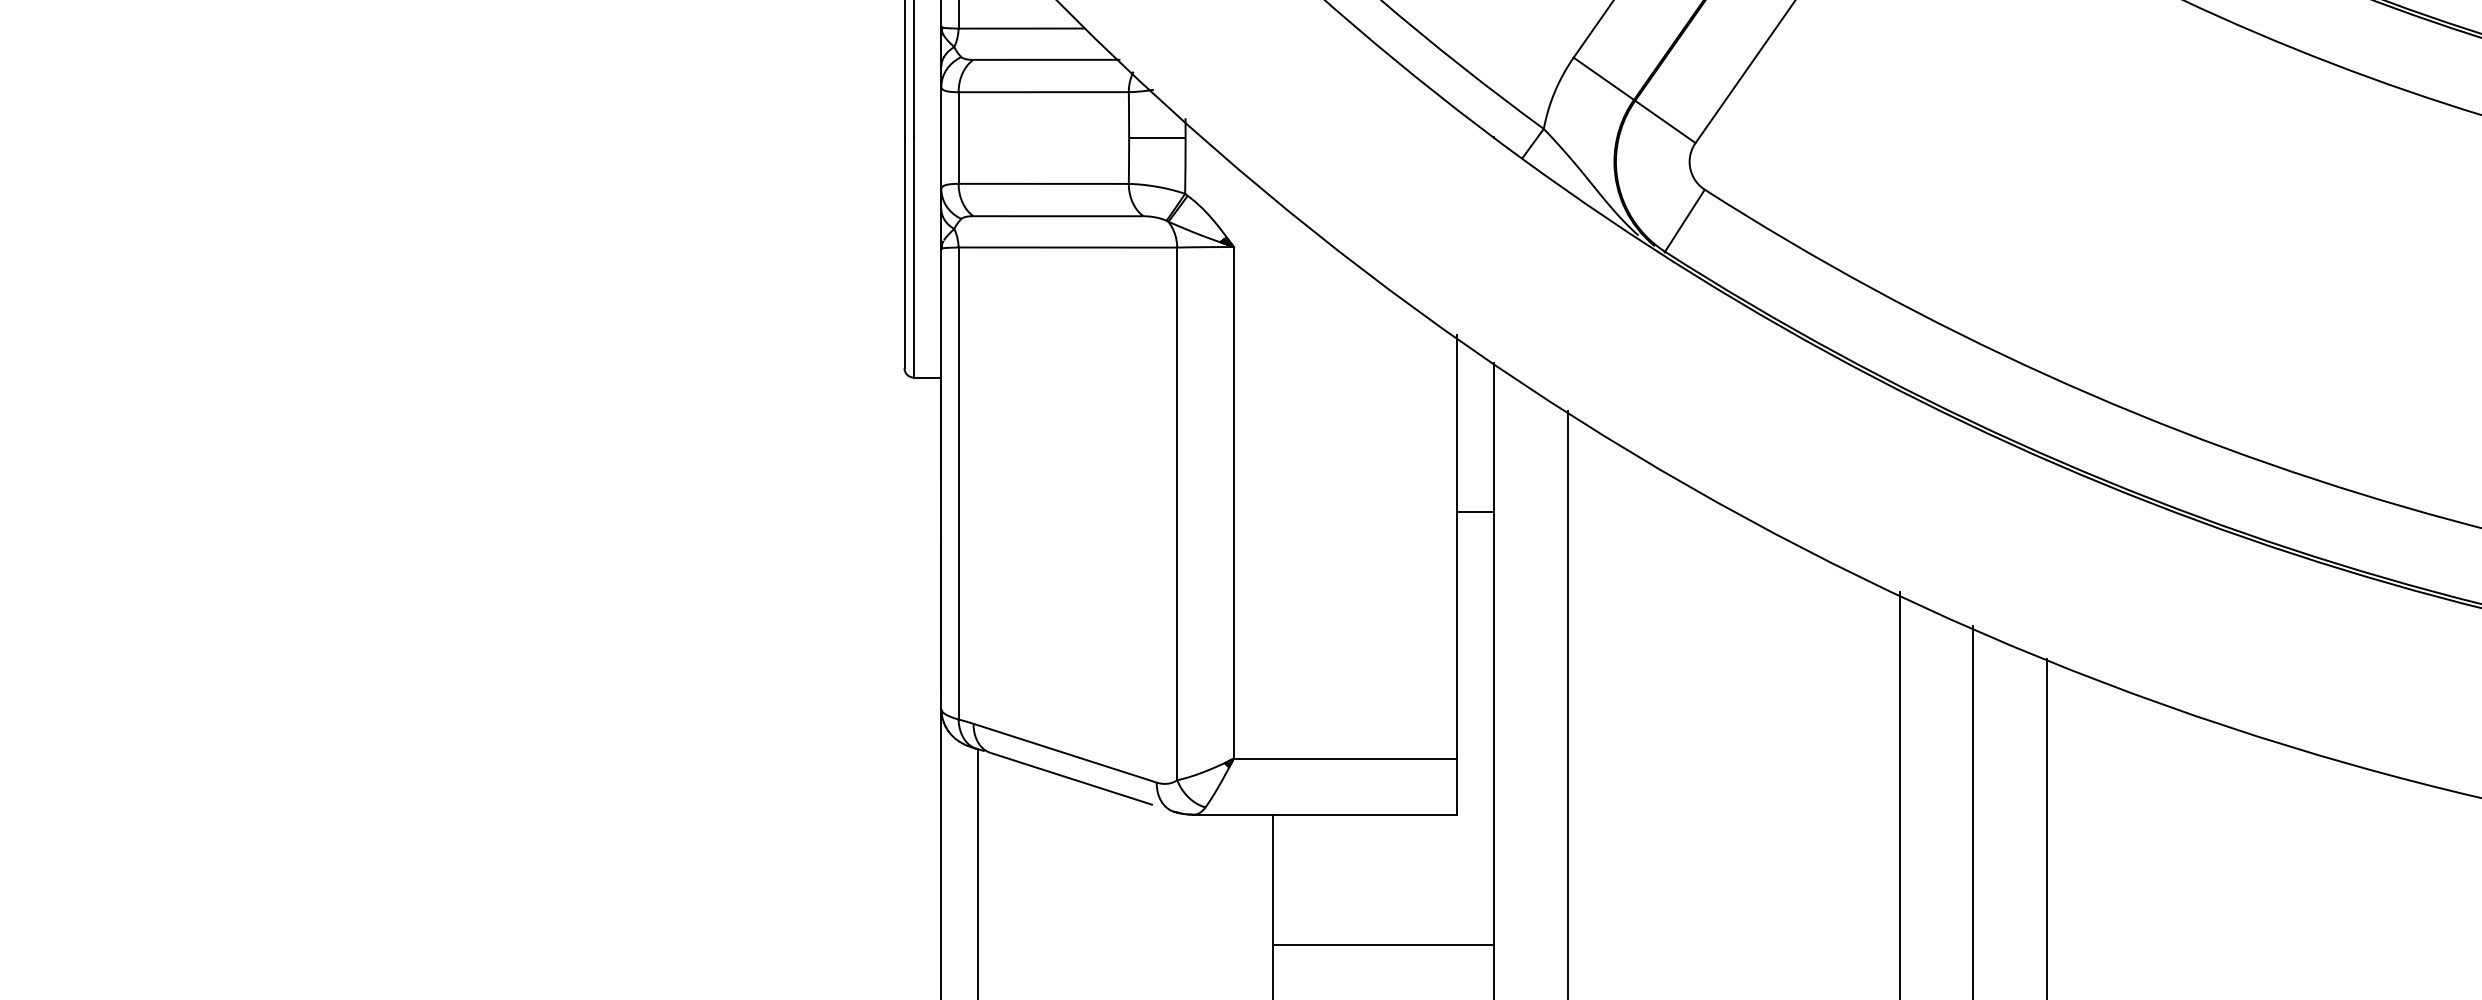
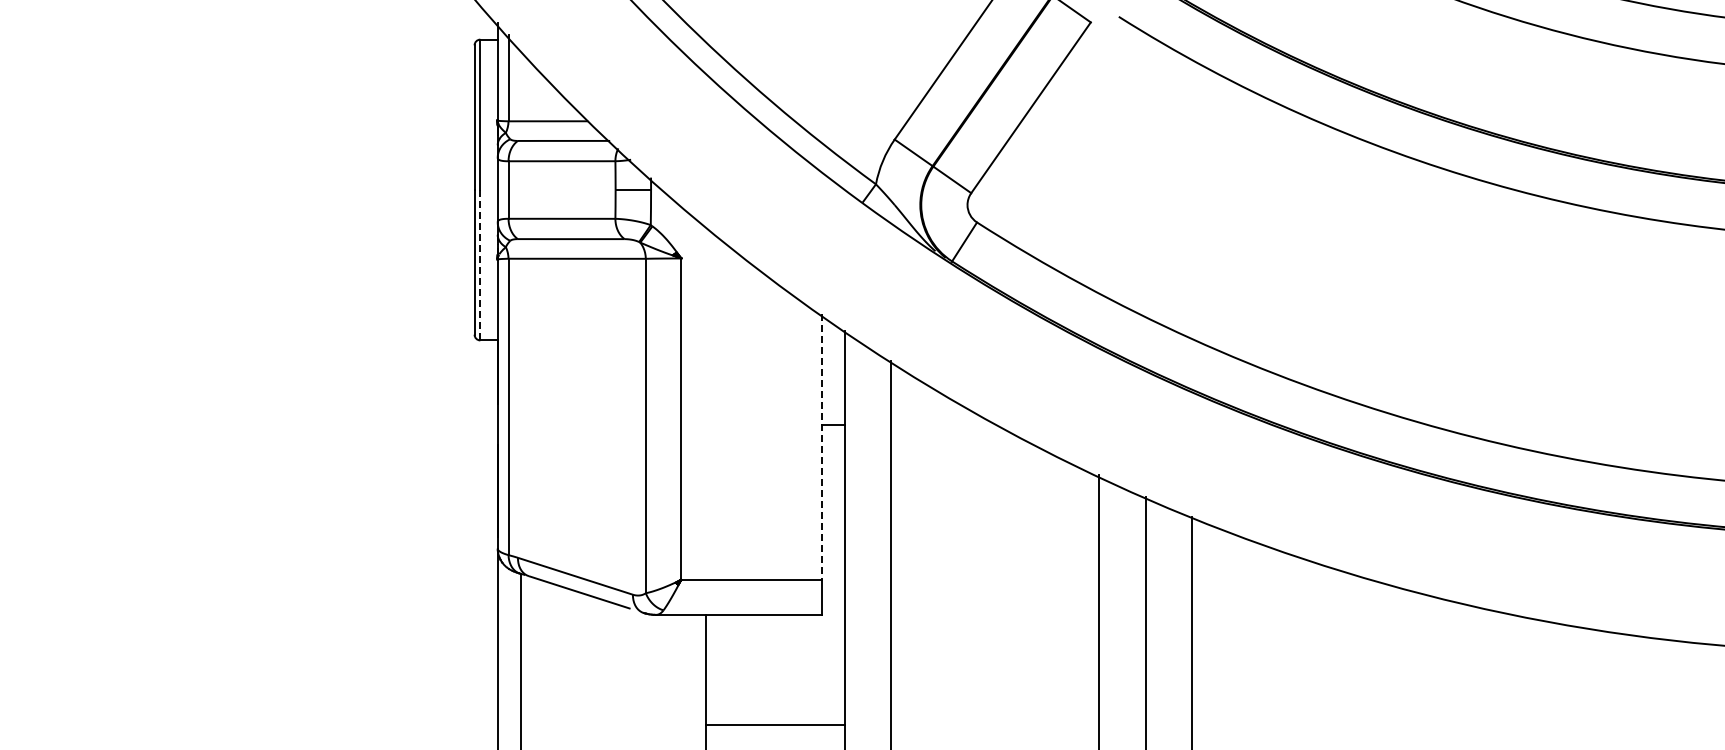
line: (913, 258) -> (480, 265), solid -> dashed
line: (1457, 546) -> (821, 446), solid -> dashed
line: (1382, 944) -> (774, 724), moved

